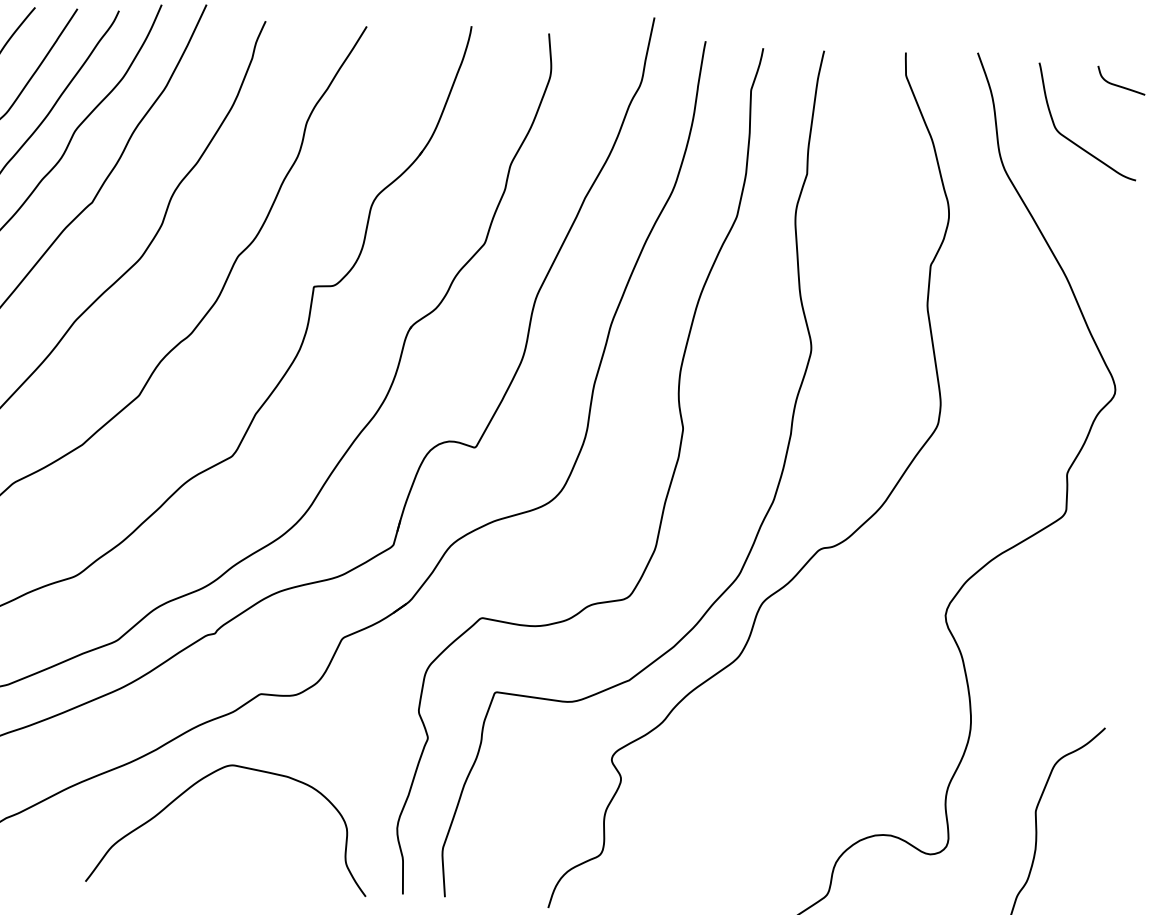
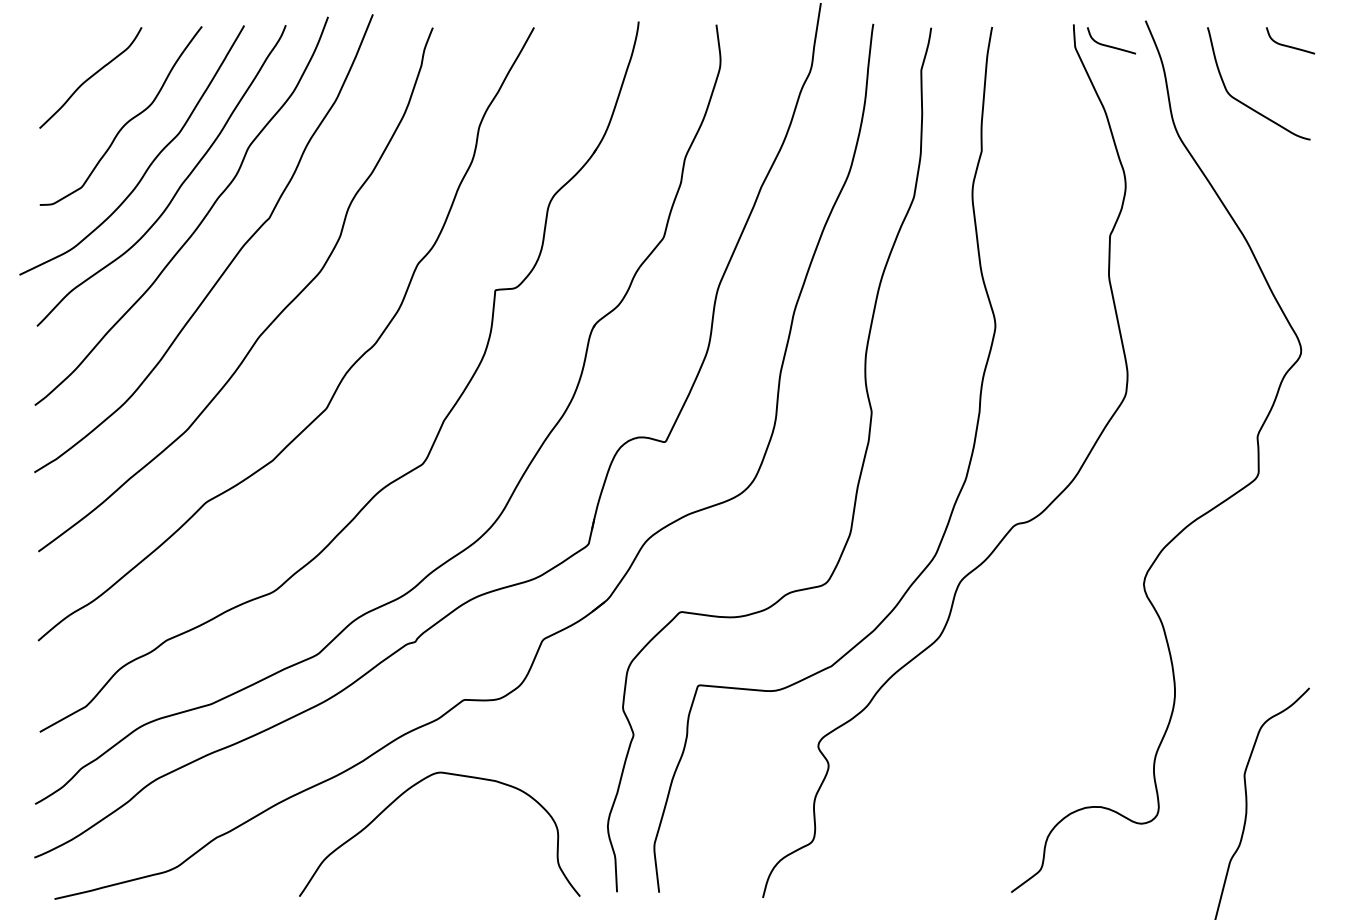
curve: (941, 75) -> (1110, 45), added

